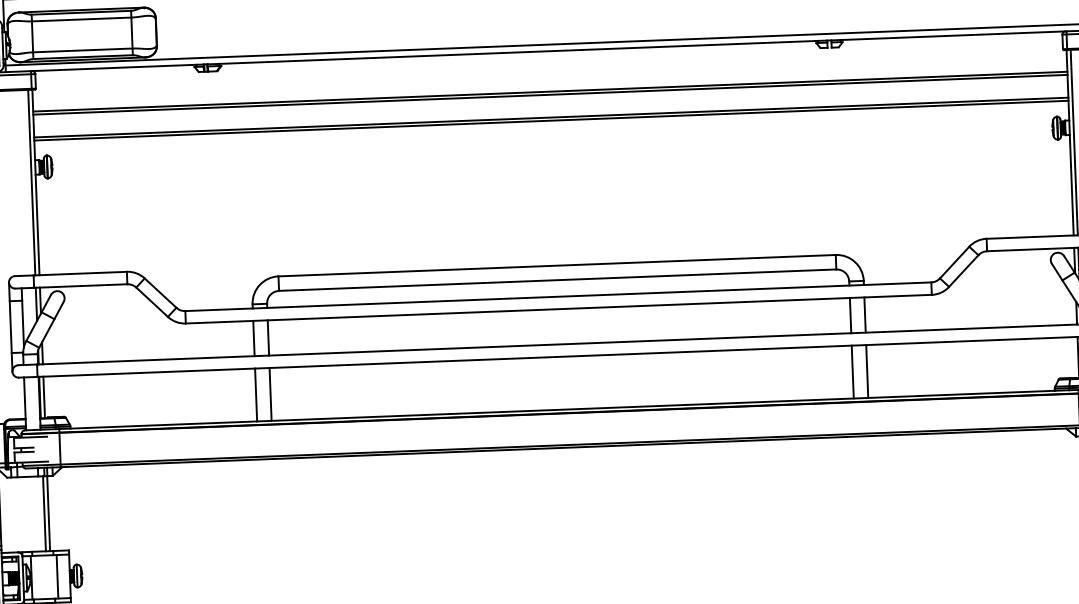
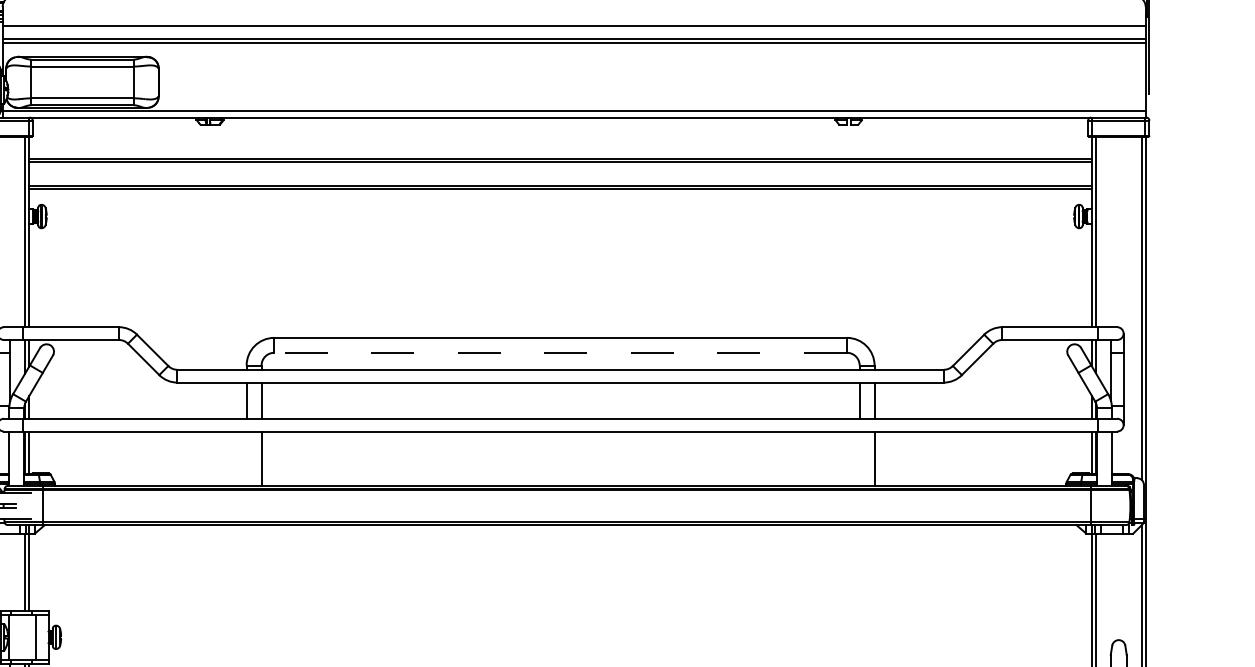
line: (557, 279) -> (560, 352), solid -> dashed
line: (852, 371) -> (859, 458), removed
line: (255, 394) -> (246, 458), removed

